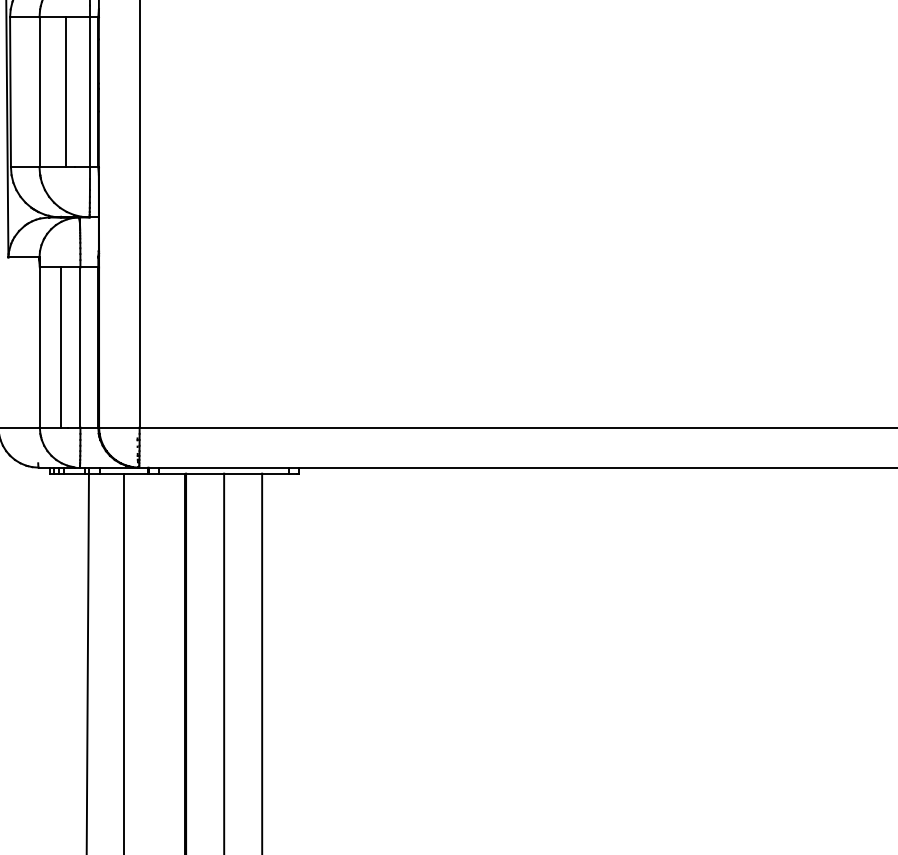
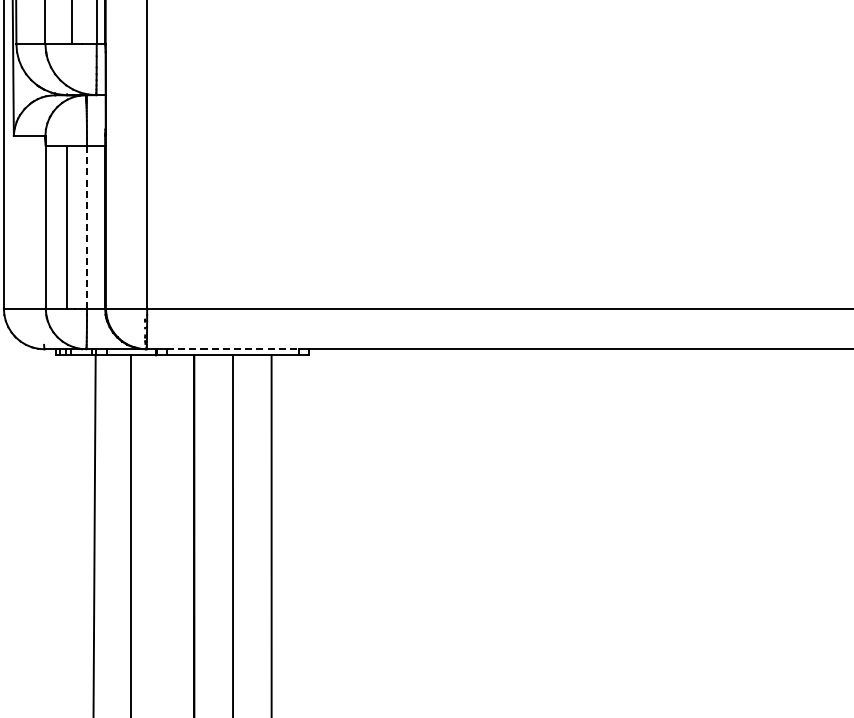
line: (80, 348) -> (87, 228), solid -> dashed
line: (224, 467) -> (233, 349), solid -> dashed

